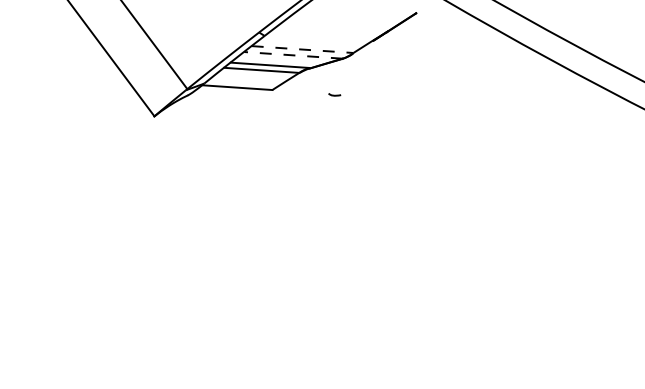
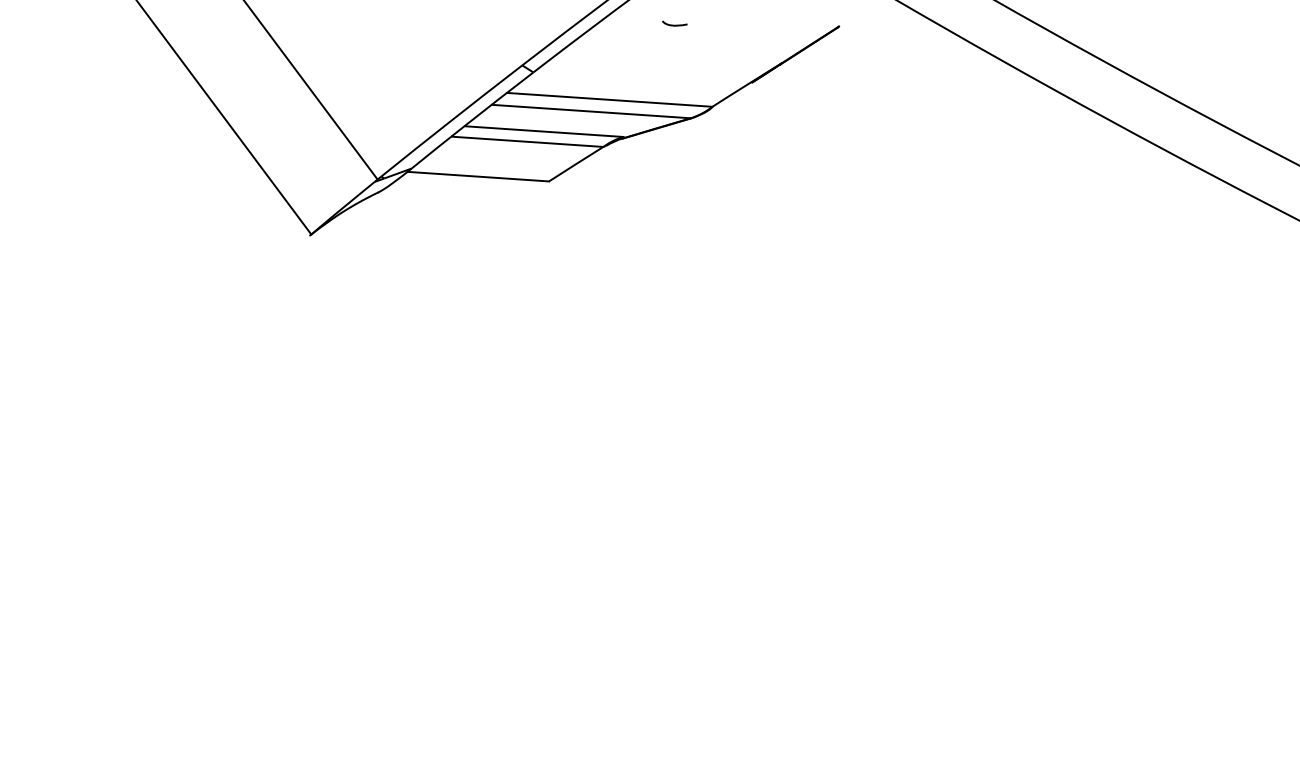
line: (302, 49) -> (609, 99), dashed -> solid
line: (293, 55) -> (591, 111), dashed -> solid
curve: (334, 94) -> (674, 23), moved

